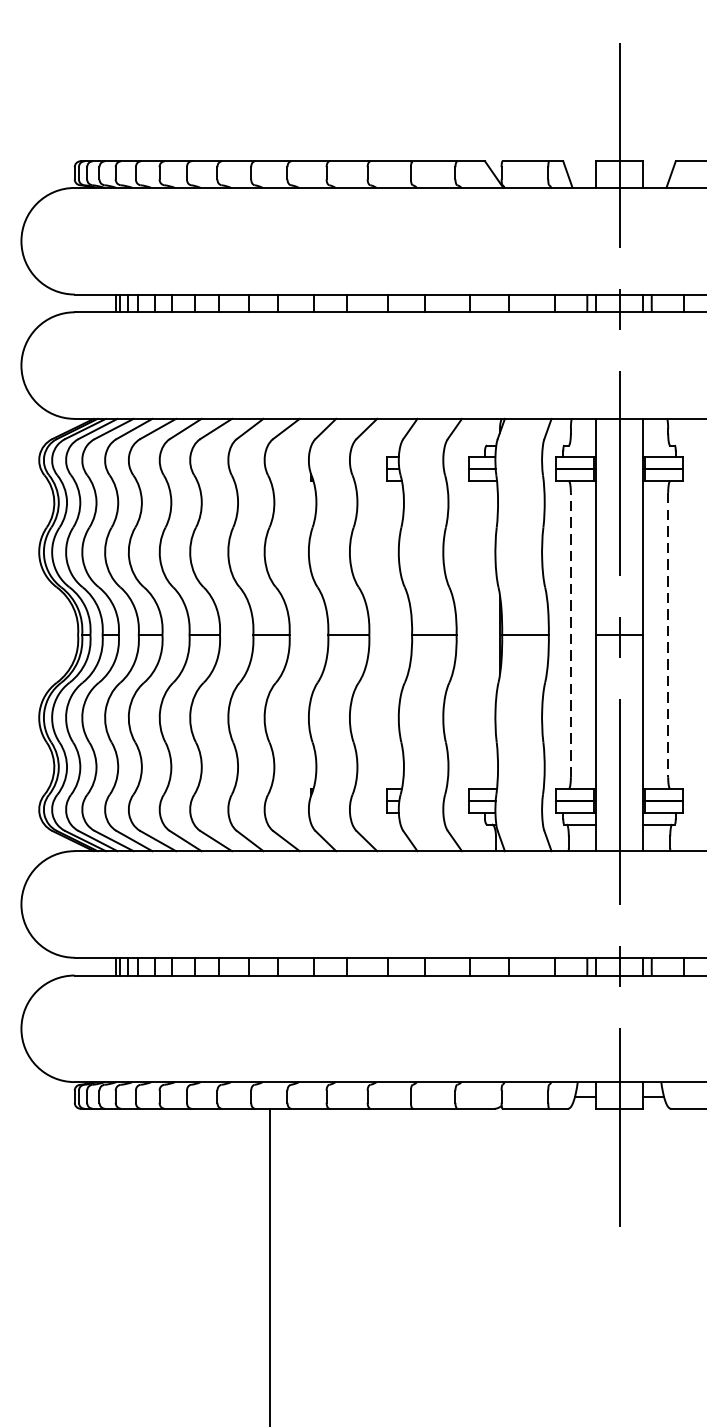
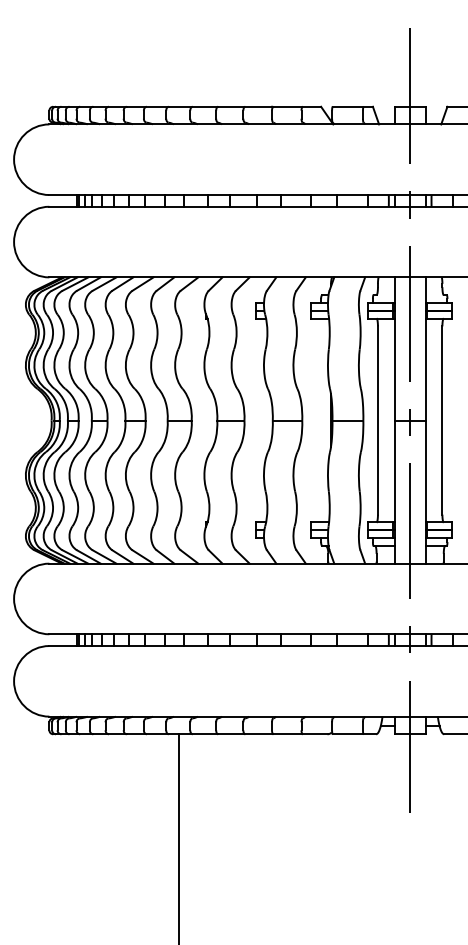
line: (570, 634) -> (377, 420), dashed -> solid
line: (668, 636) -> (442, 421), dashed -> solid

